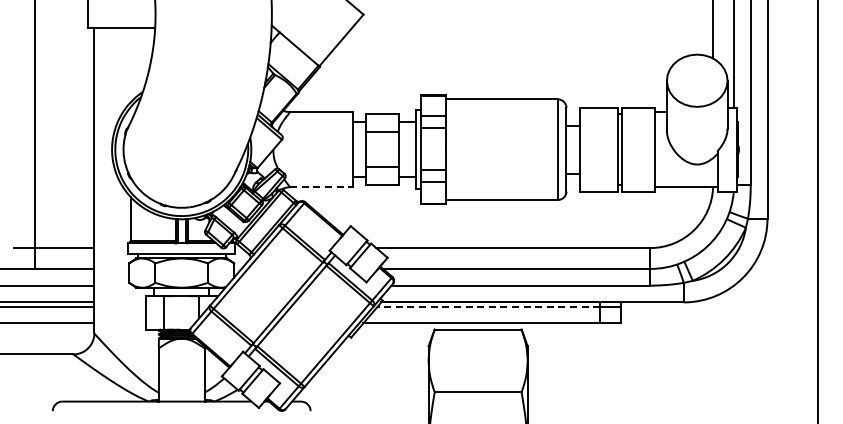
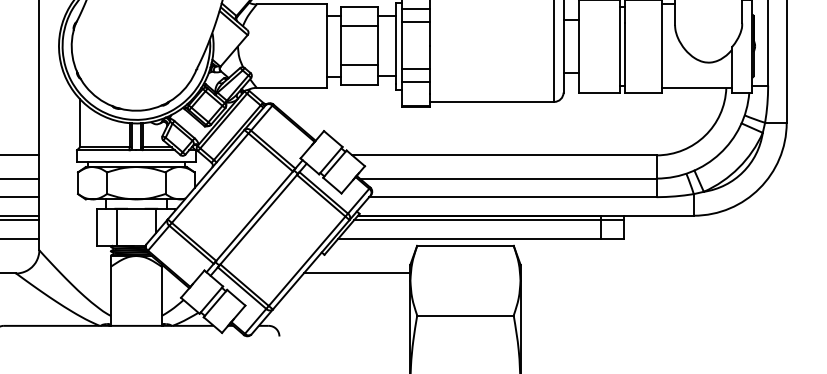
line: (322, 187) -> (292, 88), dashed -> solid
line: (488, 306) -> (476, 220), dashed -> solid
line: (380, 354) -> (357, 273), added

